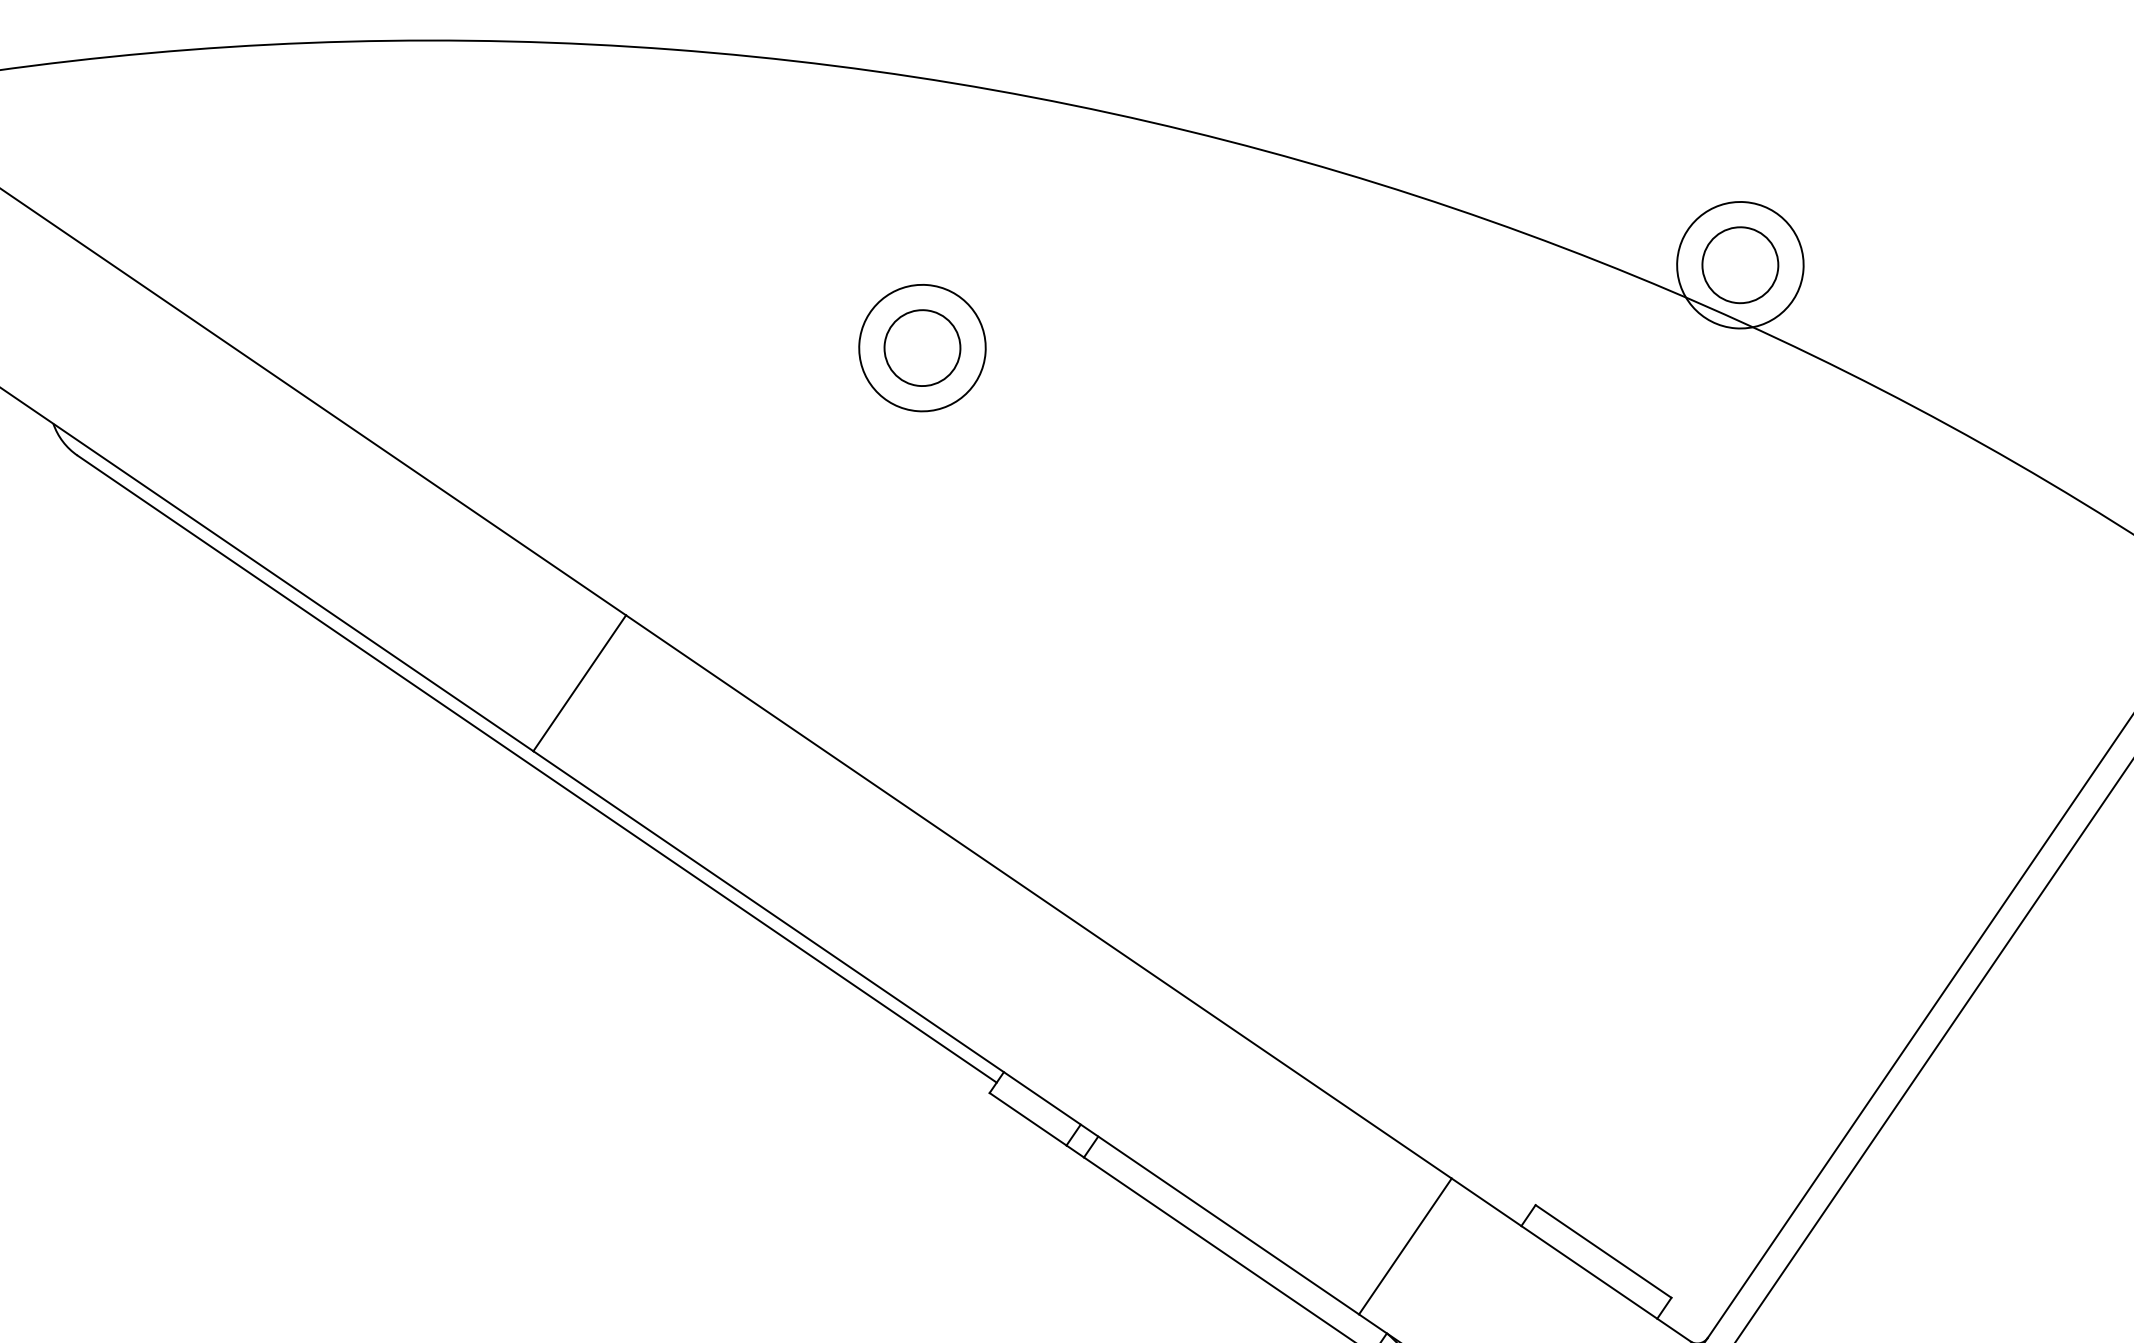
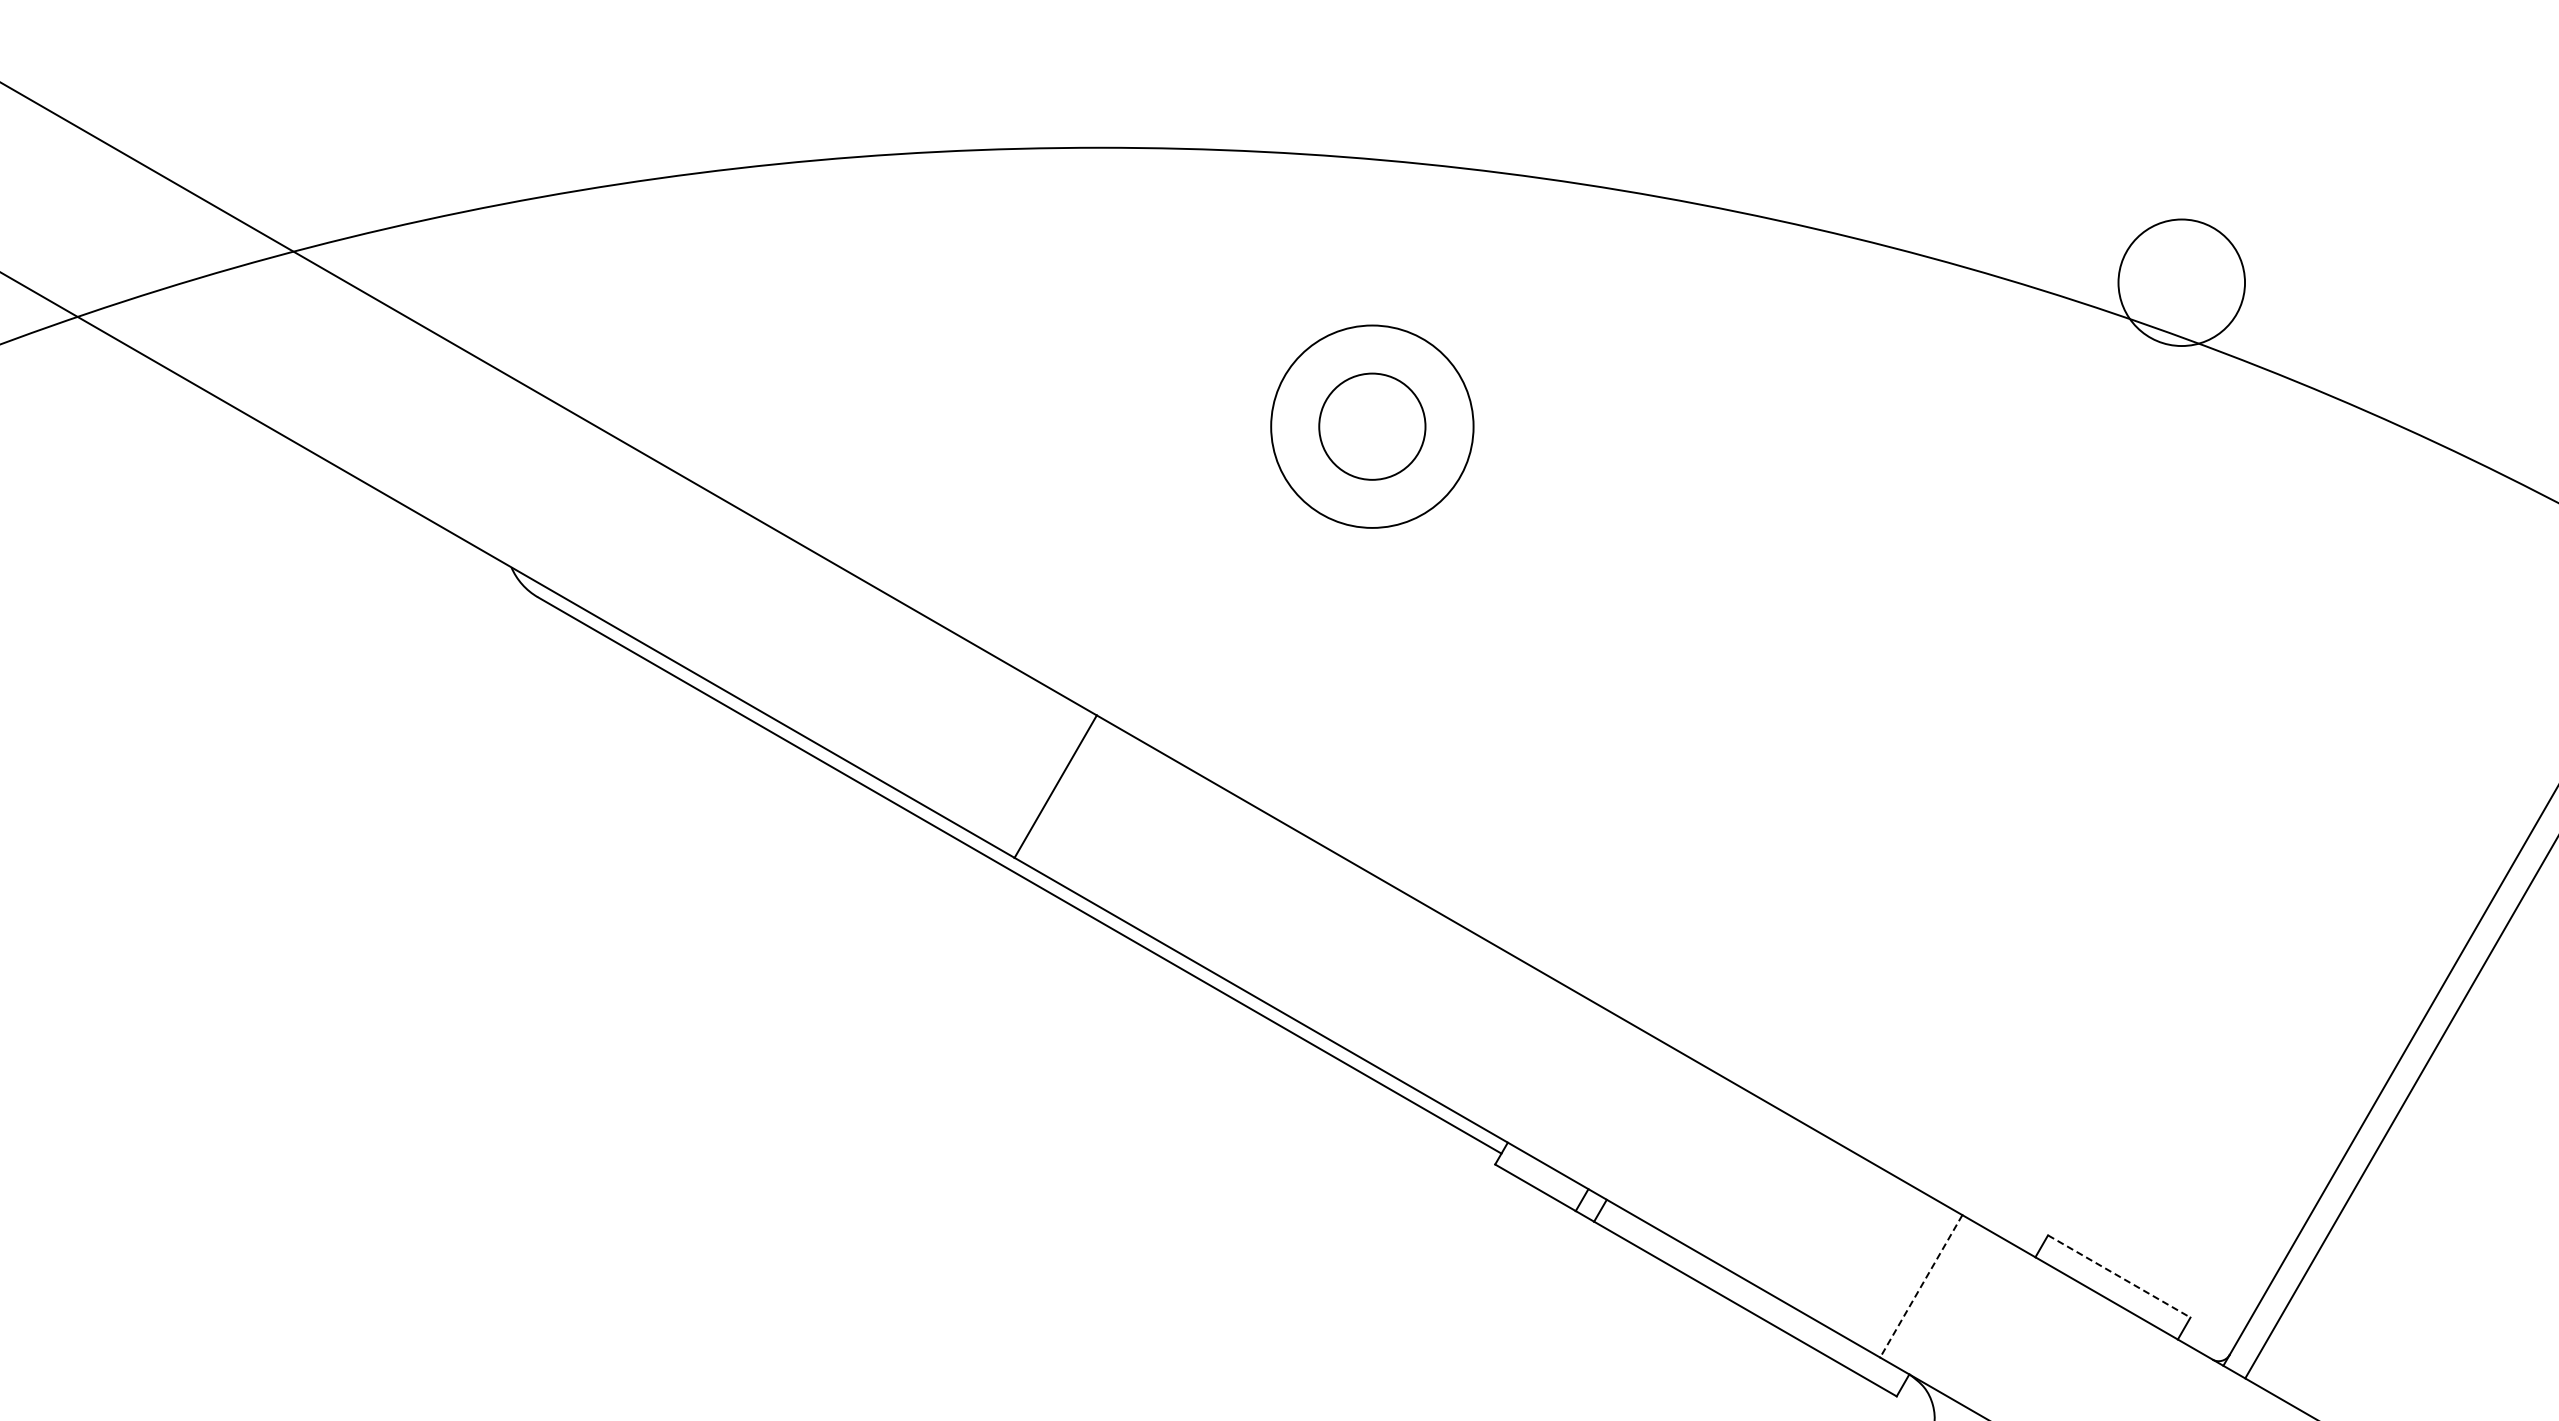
circle: (1740, 264) -> (2181, 282), removed
circle: (922, 347) -> (1372, 426), size x1.4
circle: (922, 347) -> (1372, 426), size x1.6
line: (1405, 1246) -> (1921, 1286), solid -> dashed
line: (1603, 1251) -> (2119, 1276), solid -> dashed

